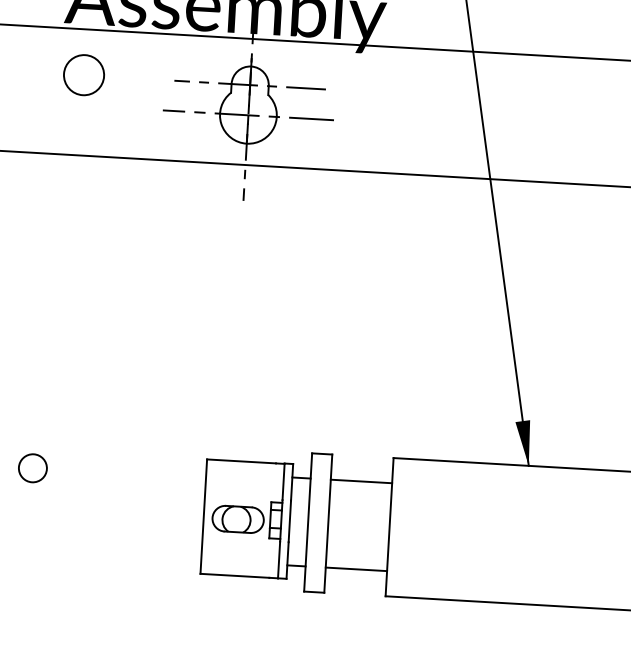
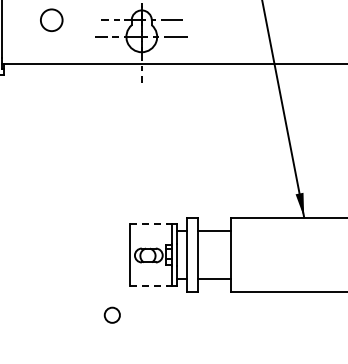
line: (240, 462) -> (148, 224), solid -> dashed
circle: (31, 466) -> (111, 314), moved
line: (234, 576) -> (148, 286), solid -> dashed

